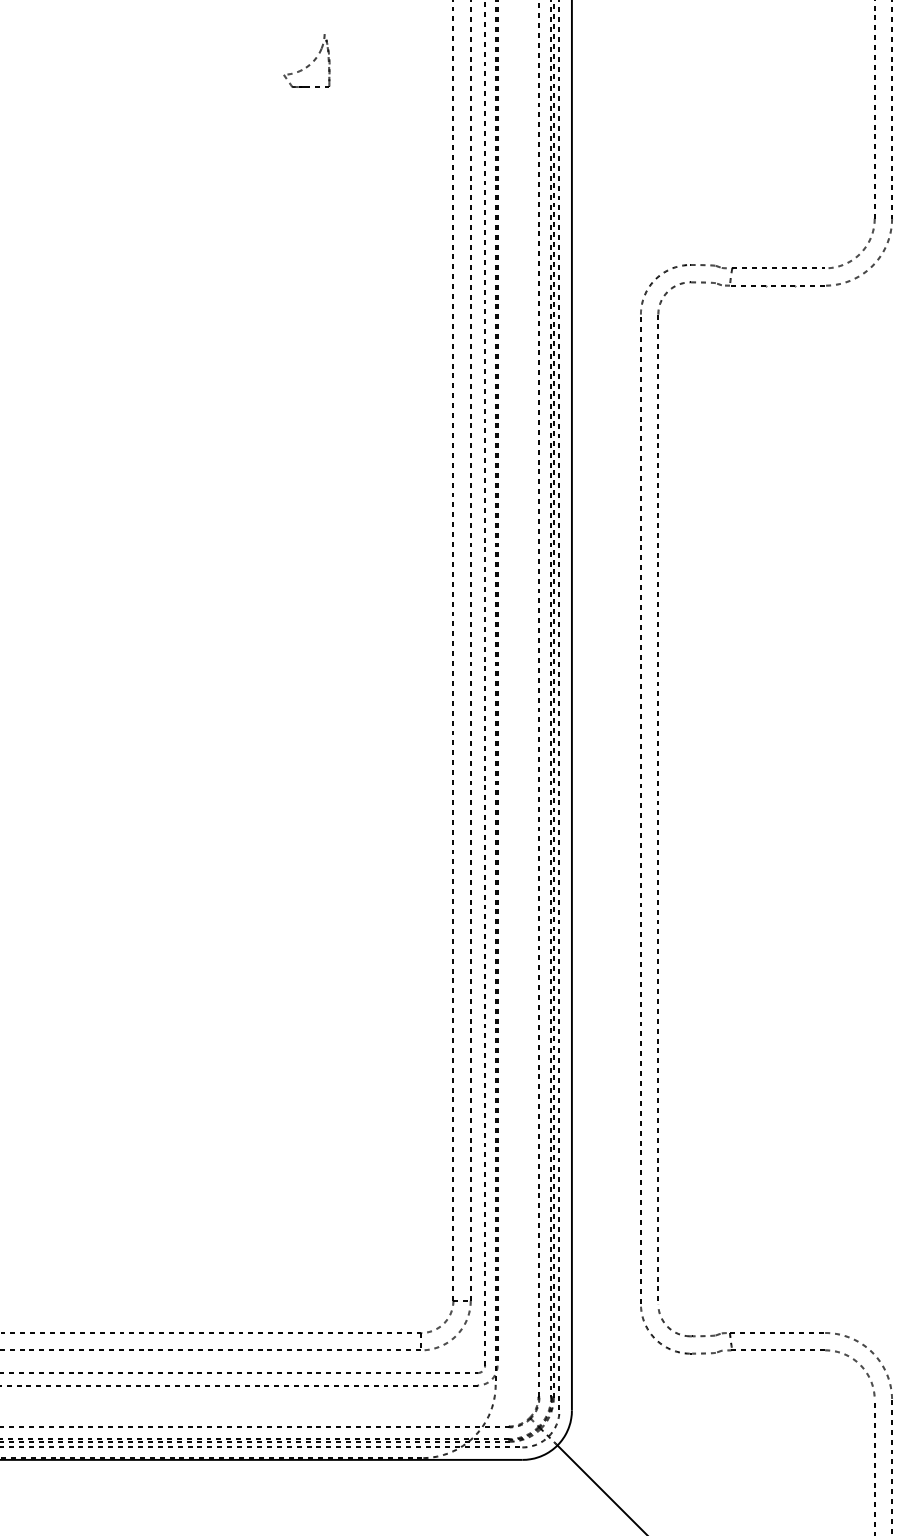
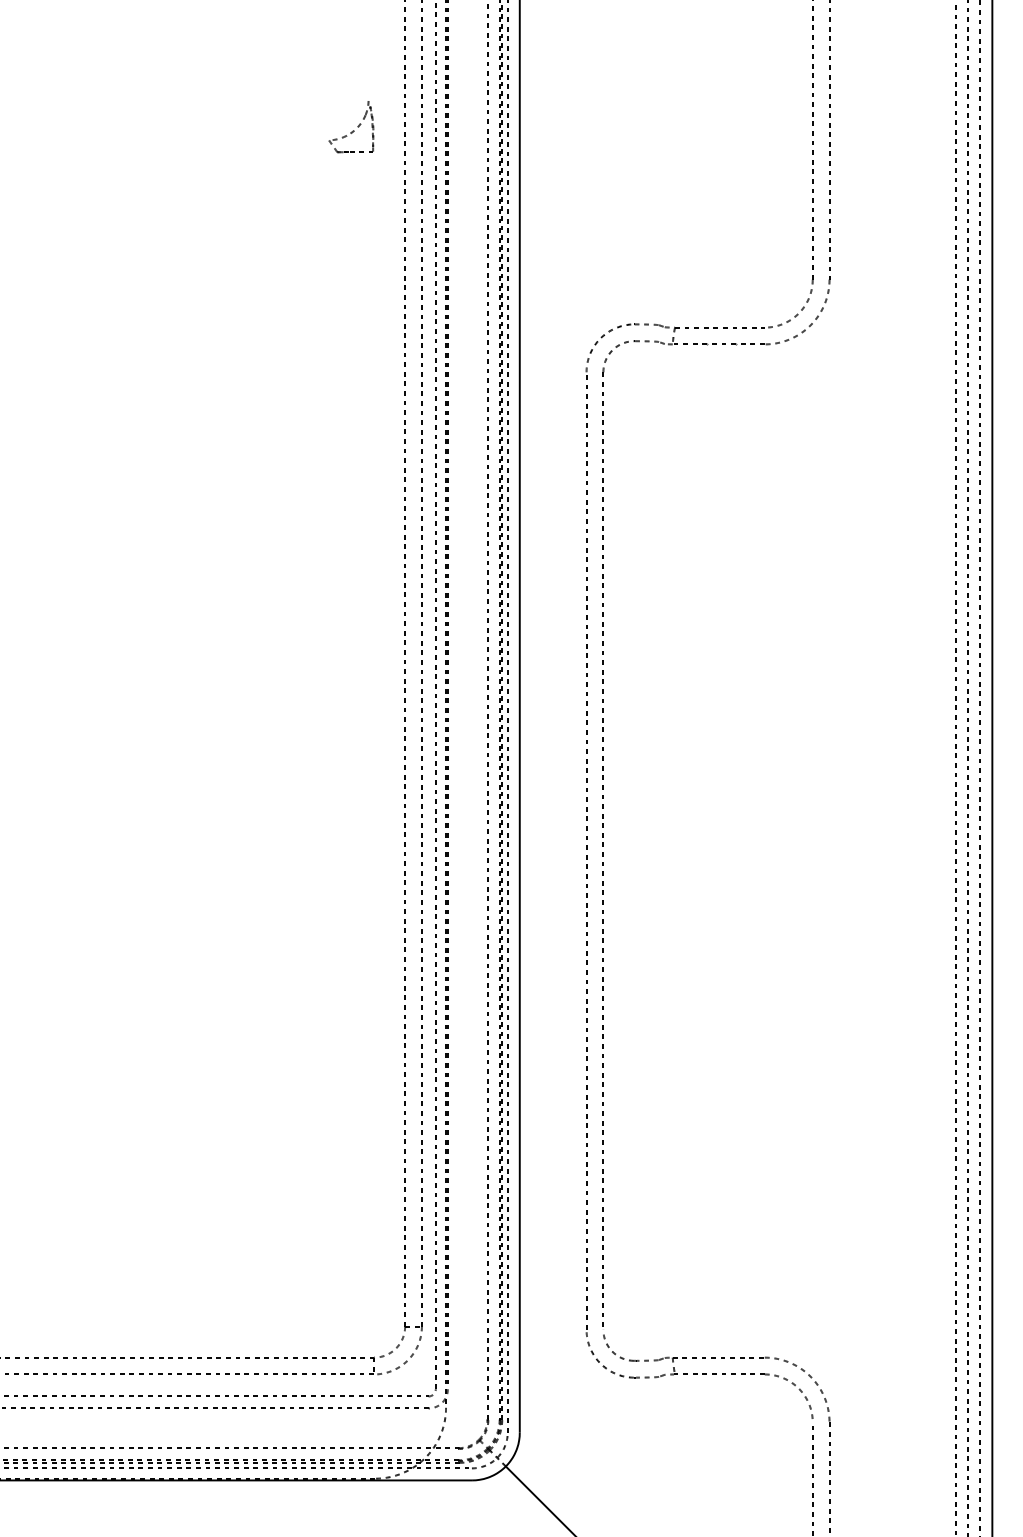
part: (307, 61) -> (351, 127), moved

